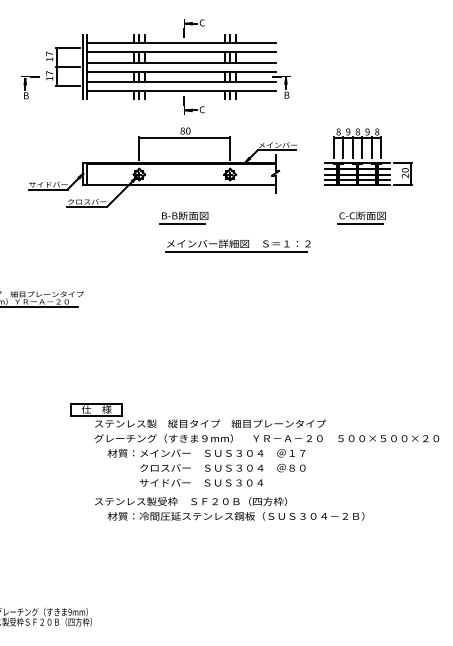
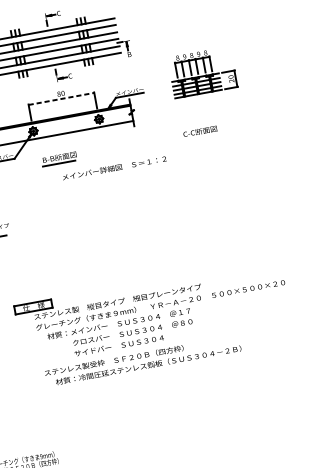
line: (185, 138) -> (62, 99), solid -> dashed
part: (368, 156) -> (202, 71), moved
part: (183, 217) -> (58, 158), moved
line: (360, 224) -> (199, 138), removed
line: (235, 252) -> (113, 174), removed

